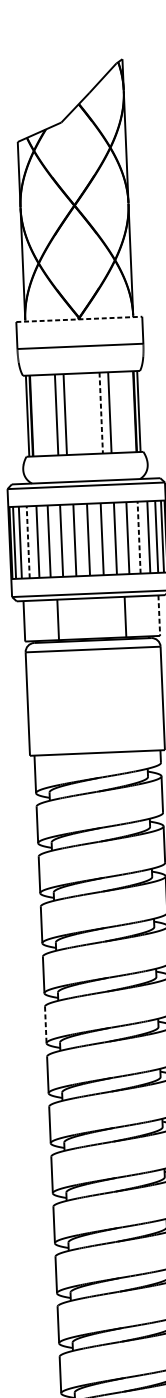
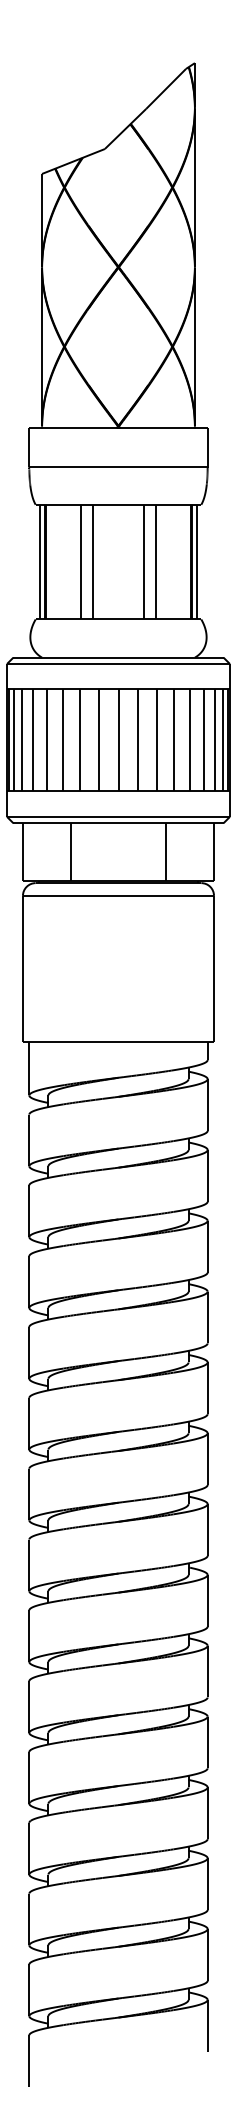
line: (79, 319) -> (118, 428), dashed -> solid
line: (100, 413) -> (143, 562), dashed -> solid
line: (139, 537) -> (190, 740), dashed -> solid
line: (28, 542) -> (33, 740), dashed -> solid
line: (159, 615) -> (214, 851), dashed -> solid
line: (45, 1024) -> (29, 1423), dashed -> solid

